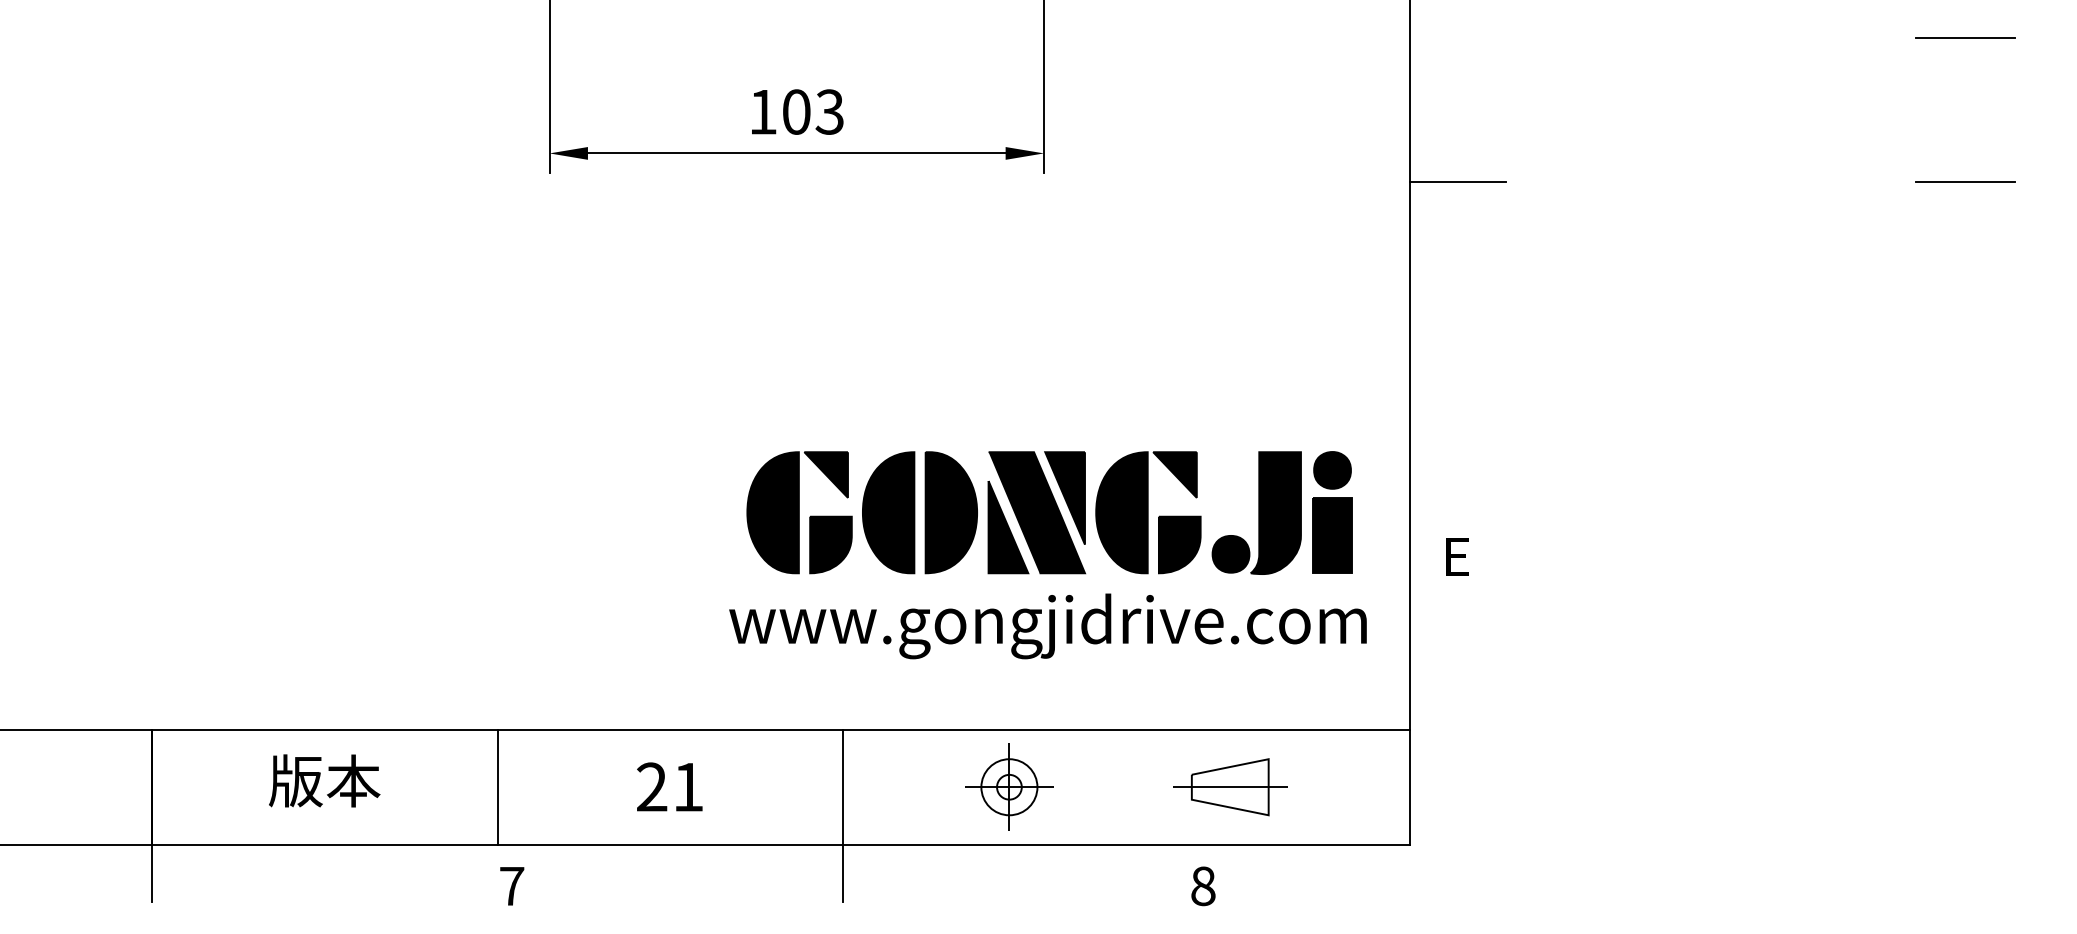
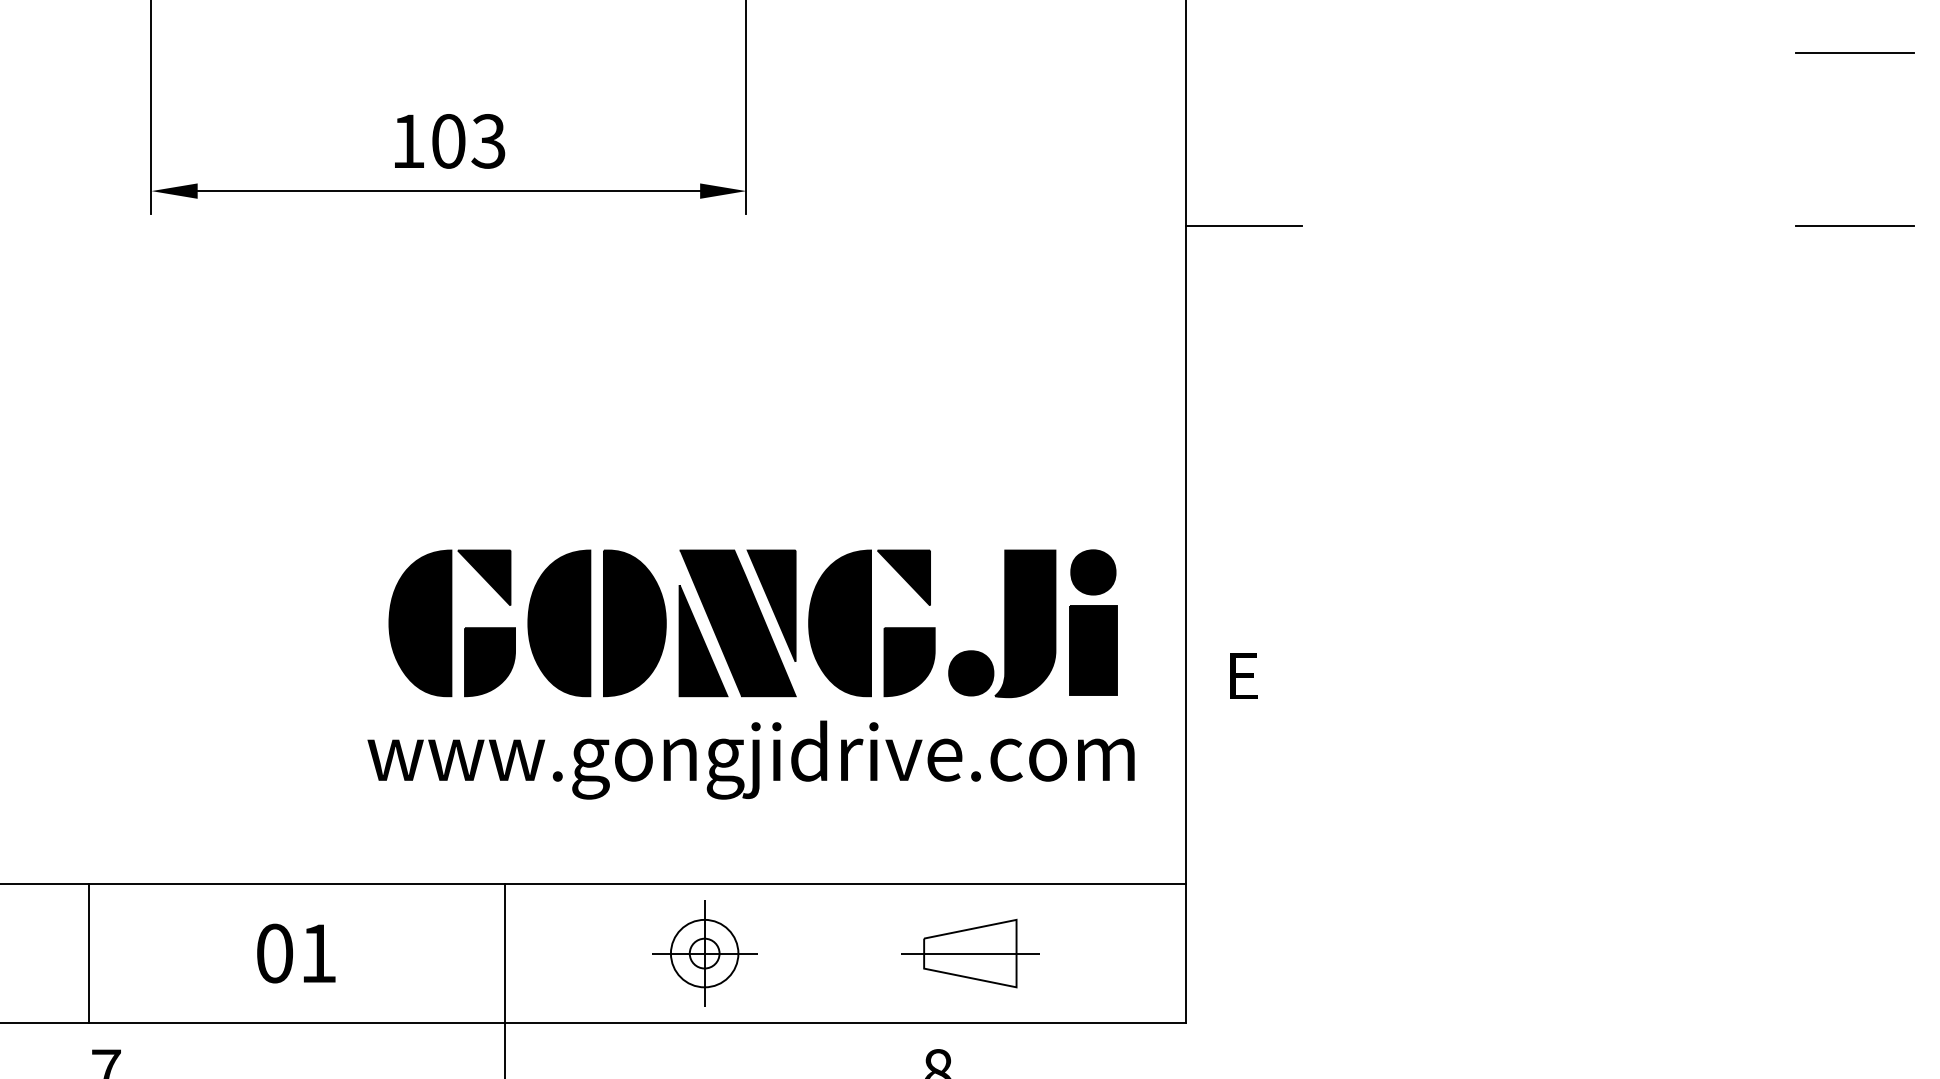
text: (652, 786) -> (275, 952), 21 -> 01

